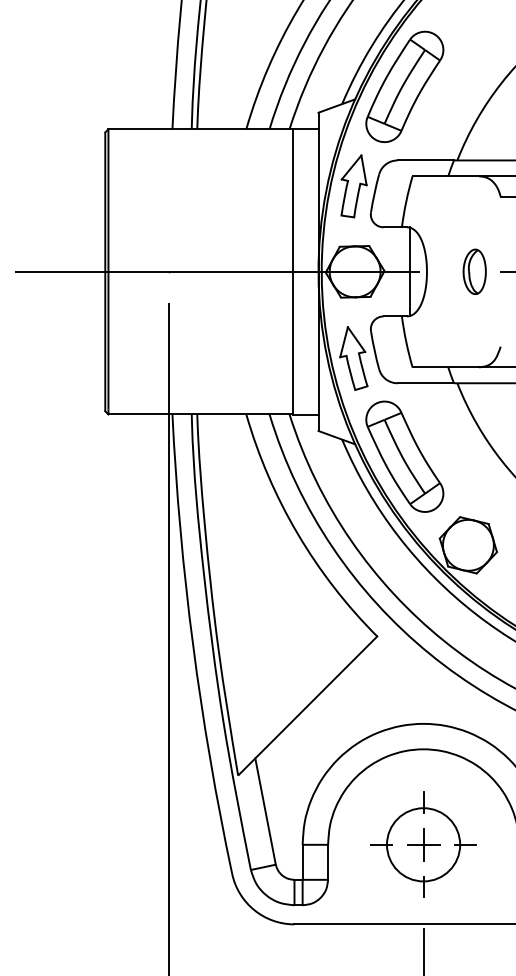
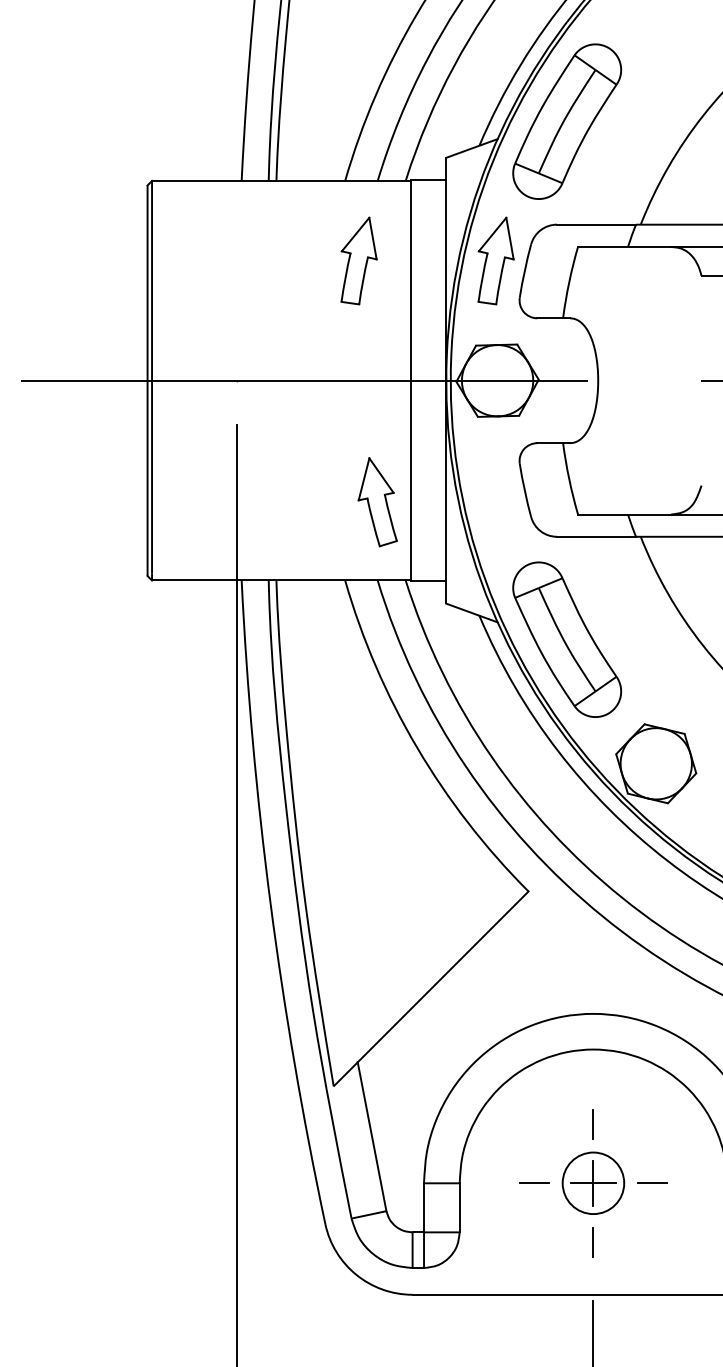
part: (255, 186) -> (358, 260), added
line: (410, 271) -> (574, 380), removed
part: (474, 271) -> (664, 380), removed
part: (353, 358) -> (377, 502), moved
circle: (423, 844) -> (593, 1183), size x0.6

